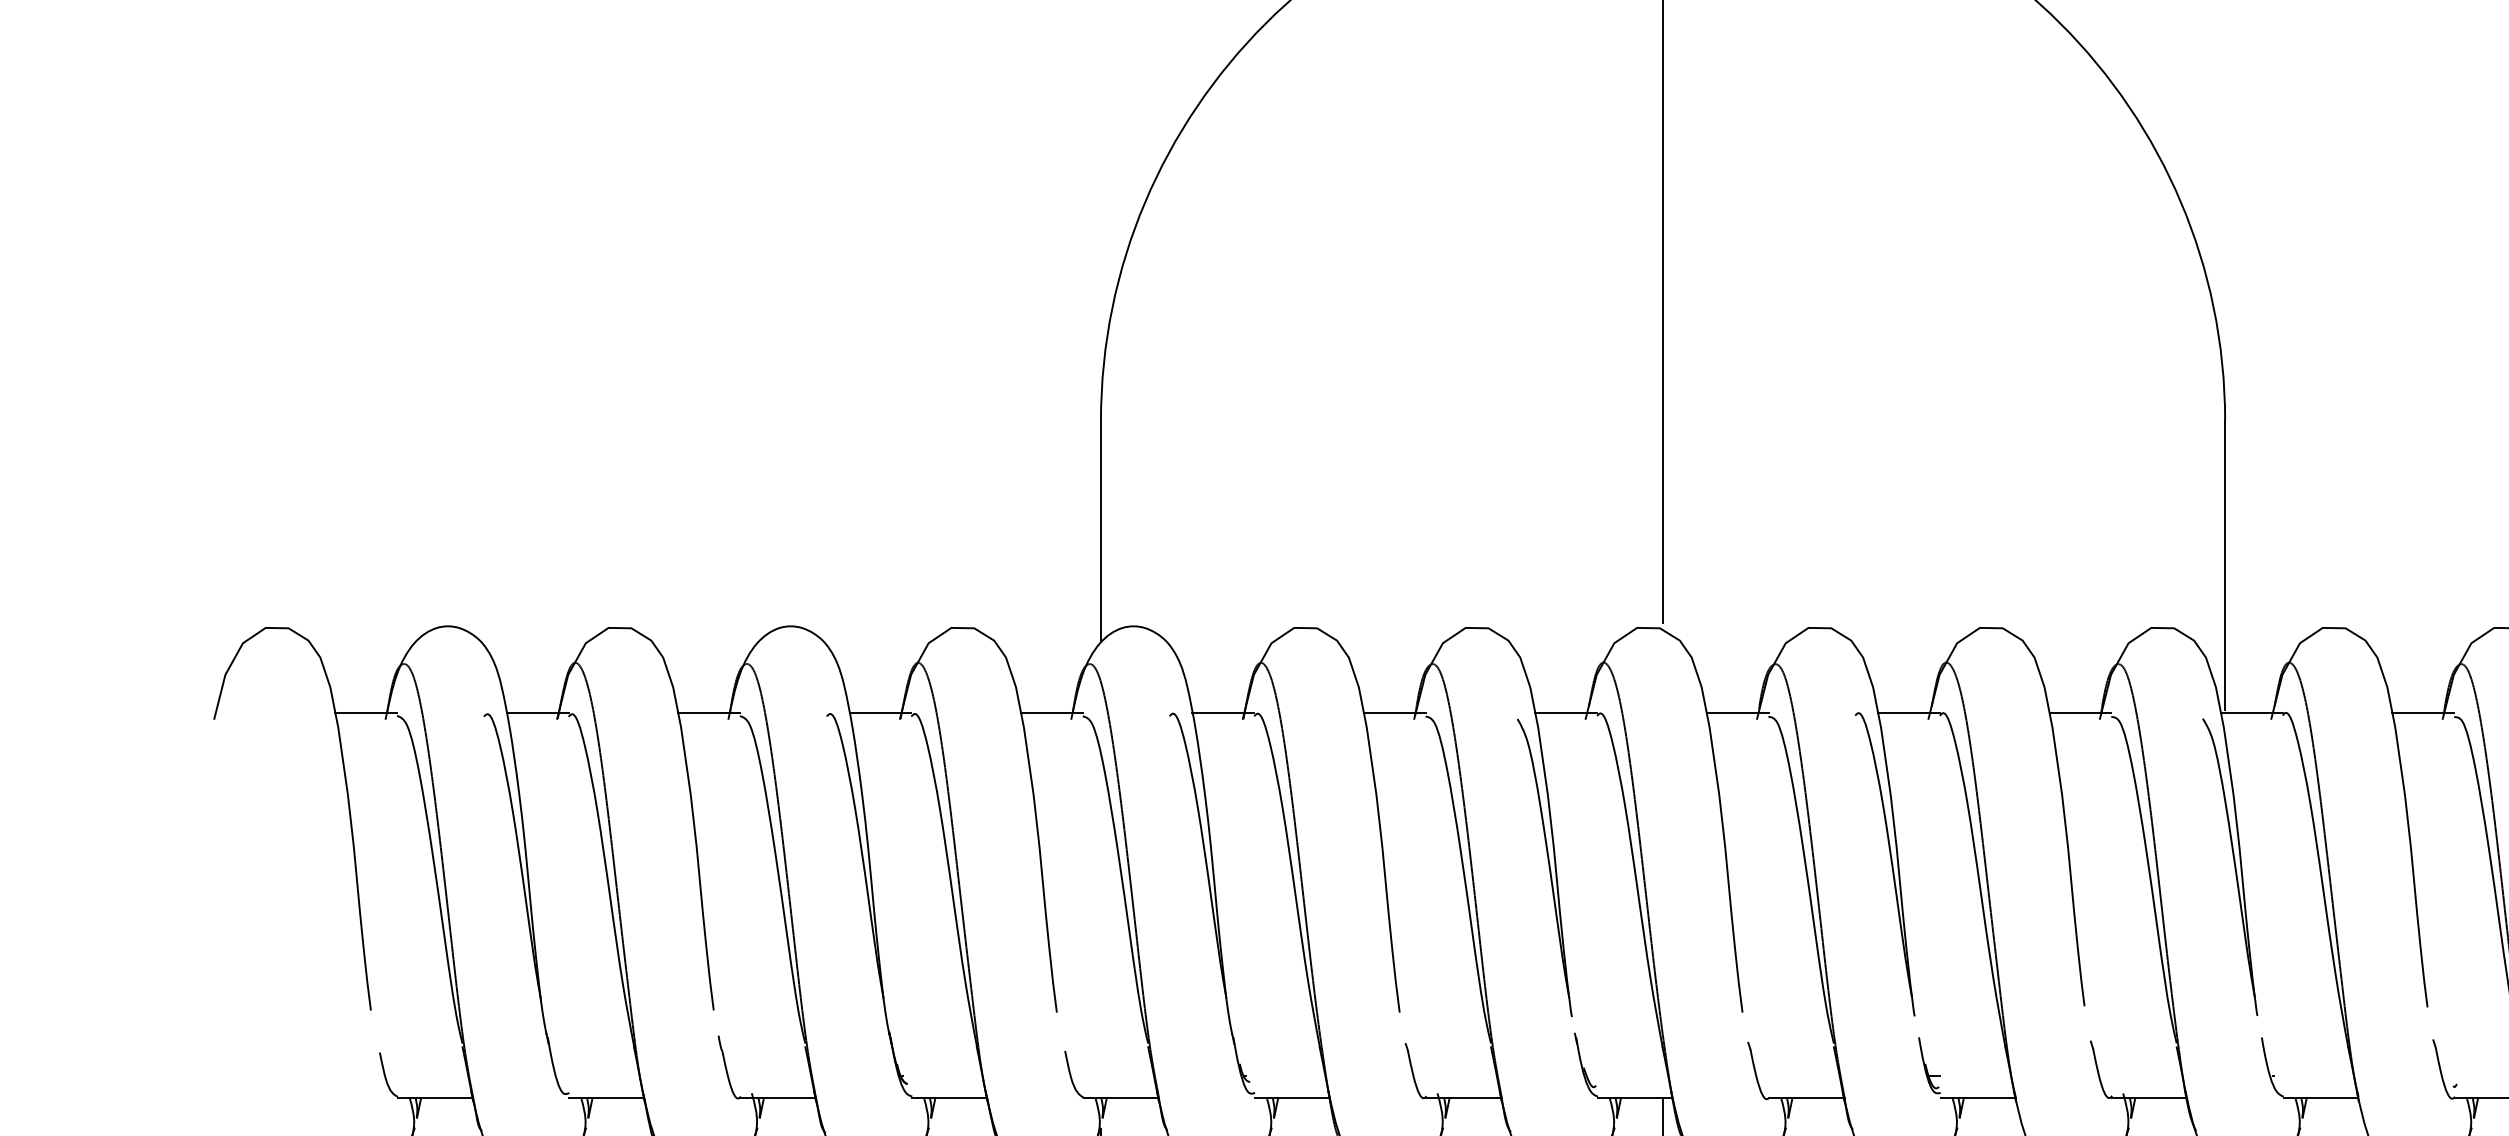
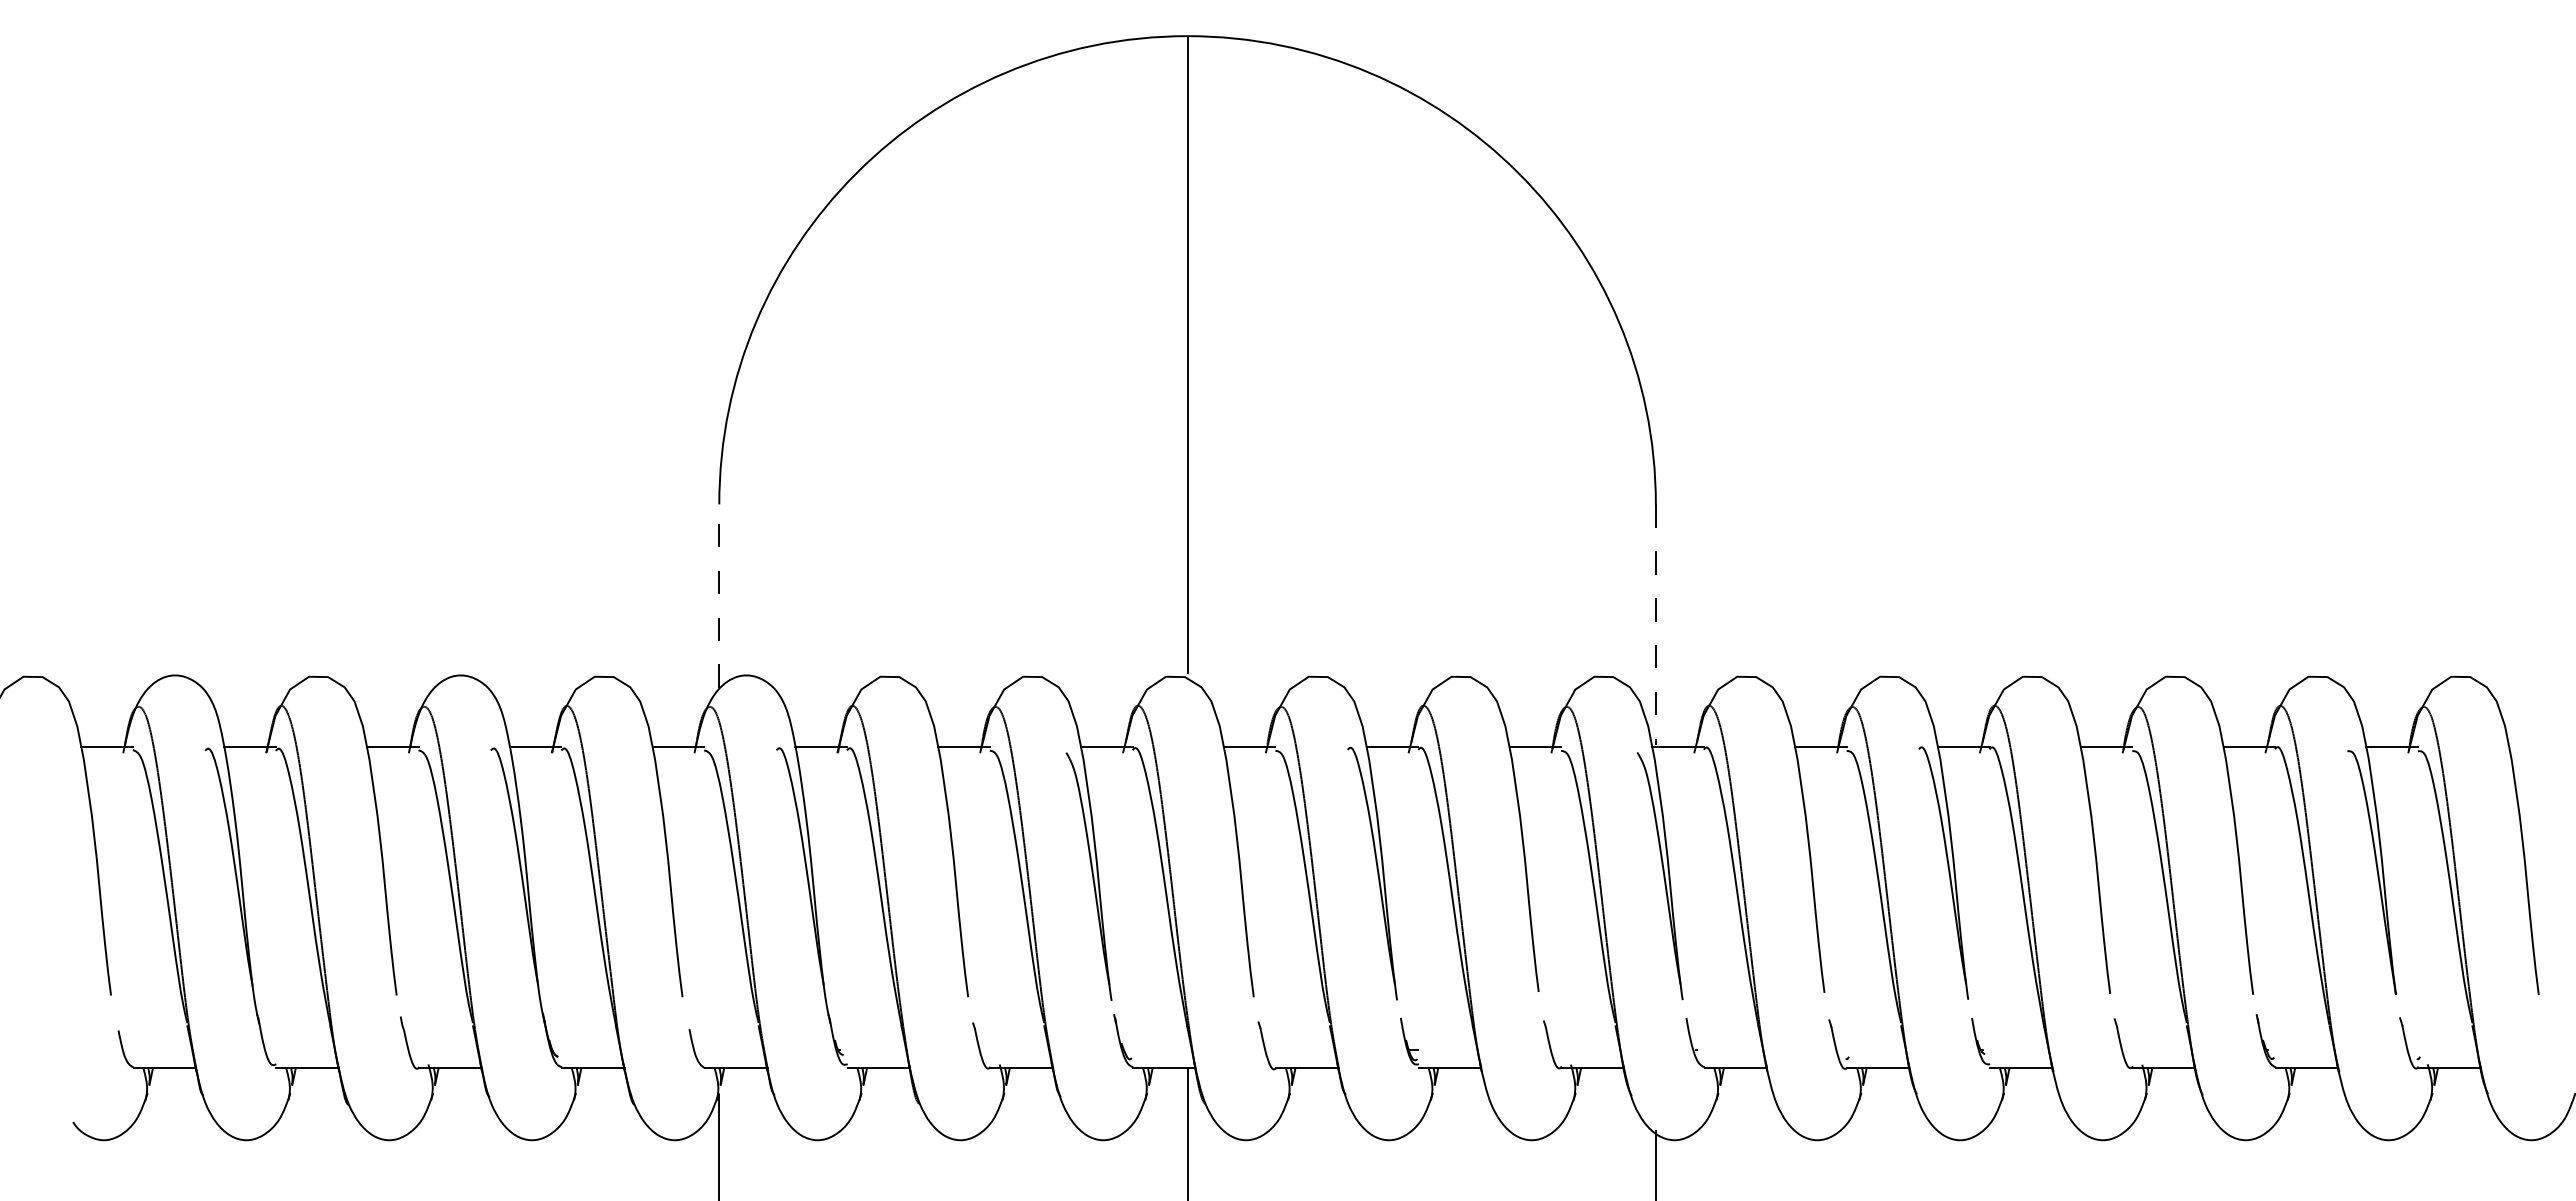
line: (1101, 531) -> (719, 596), solid -> dashed
line: (2224, 566) -> (1655, 625), solid -> dashed

